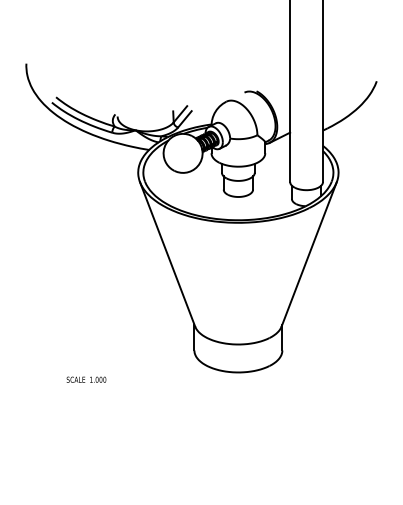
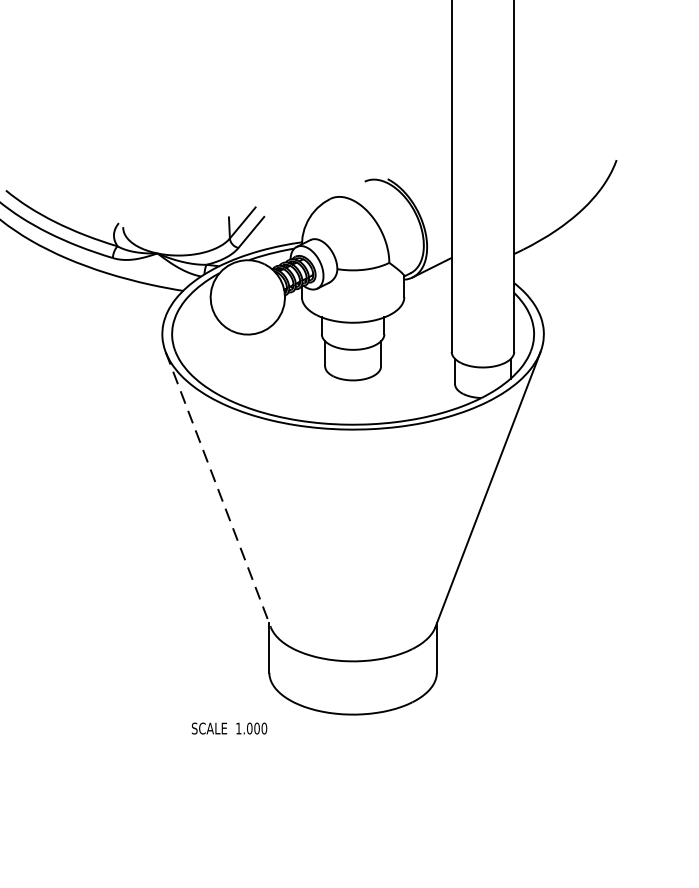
line: (167, 254) -> (218, 489), solid -> dashed
text: (86, 379) -> (229, 728), moved

